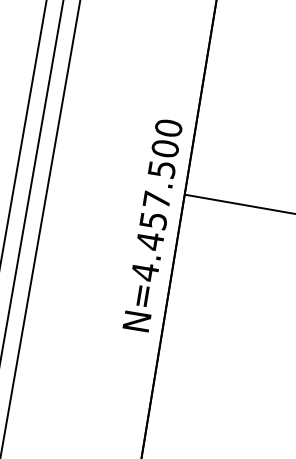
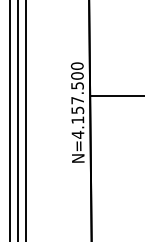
text: (149, 241) -> (77, 120), N=4.457.500 -> N=4.157.500

